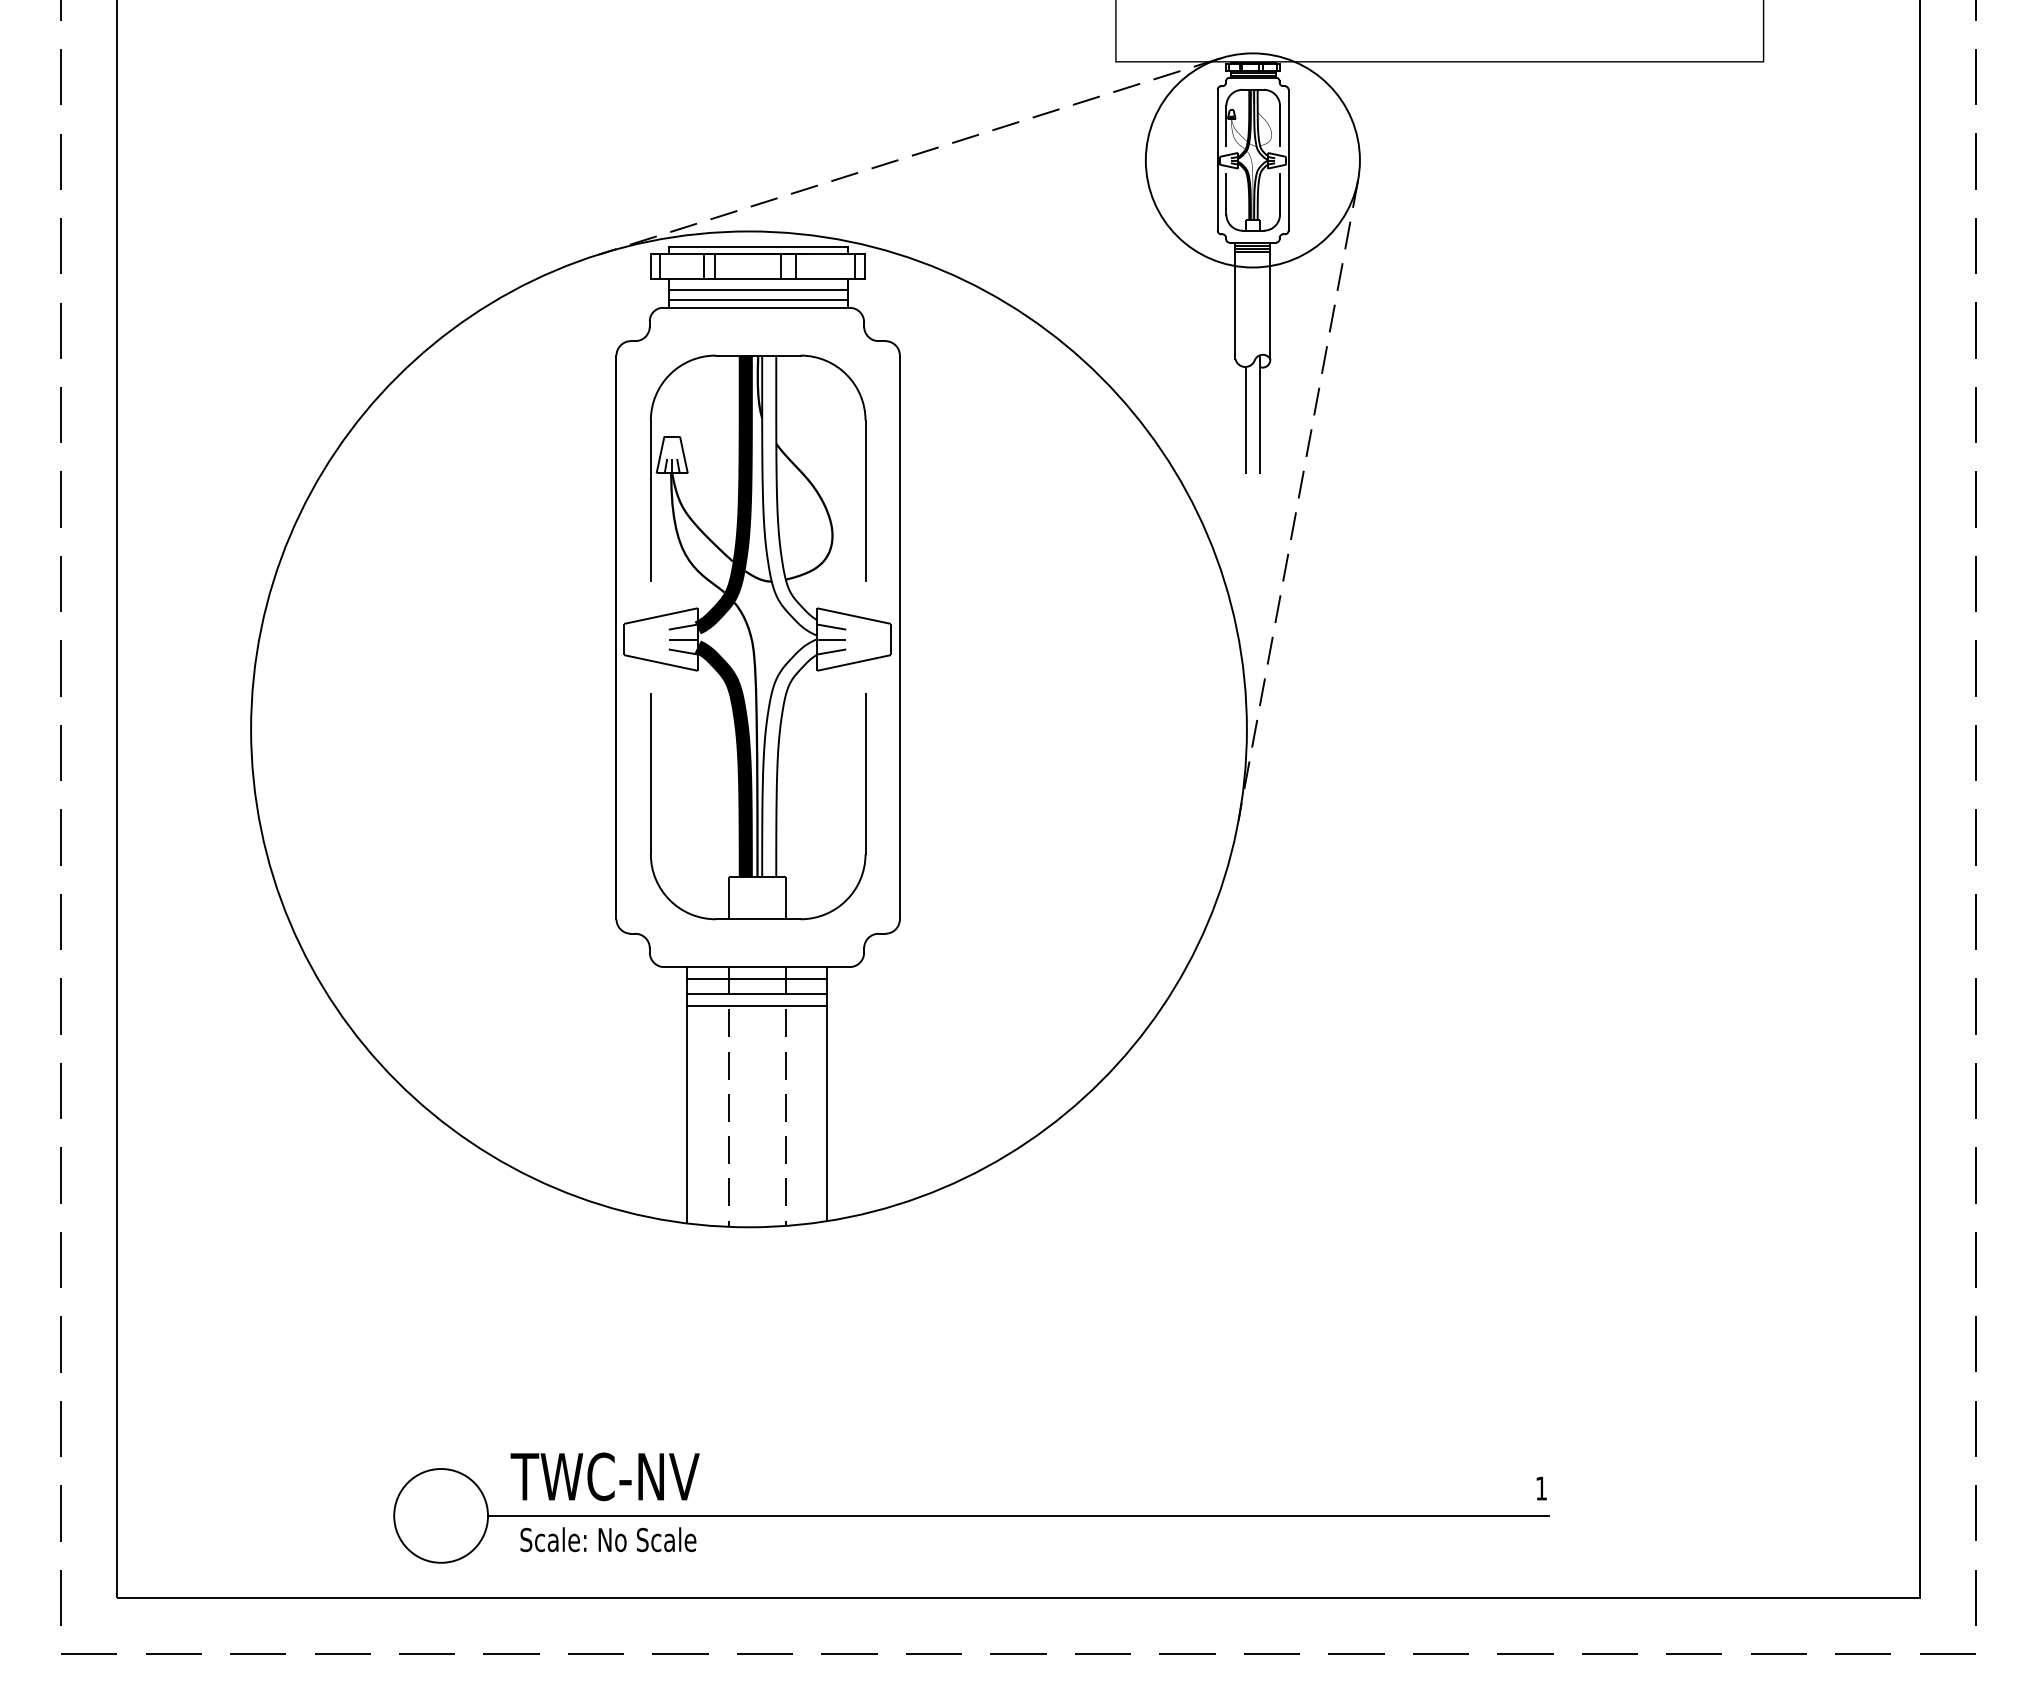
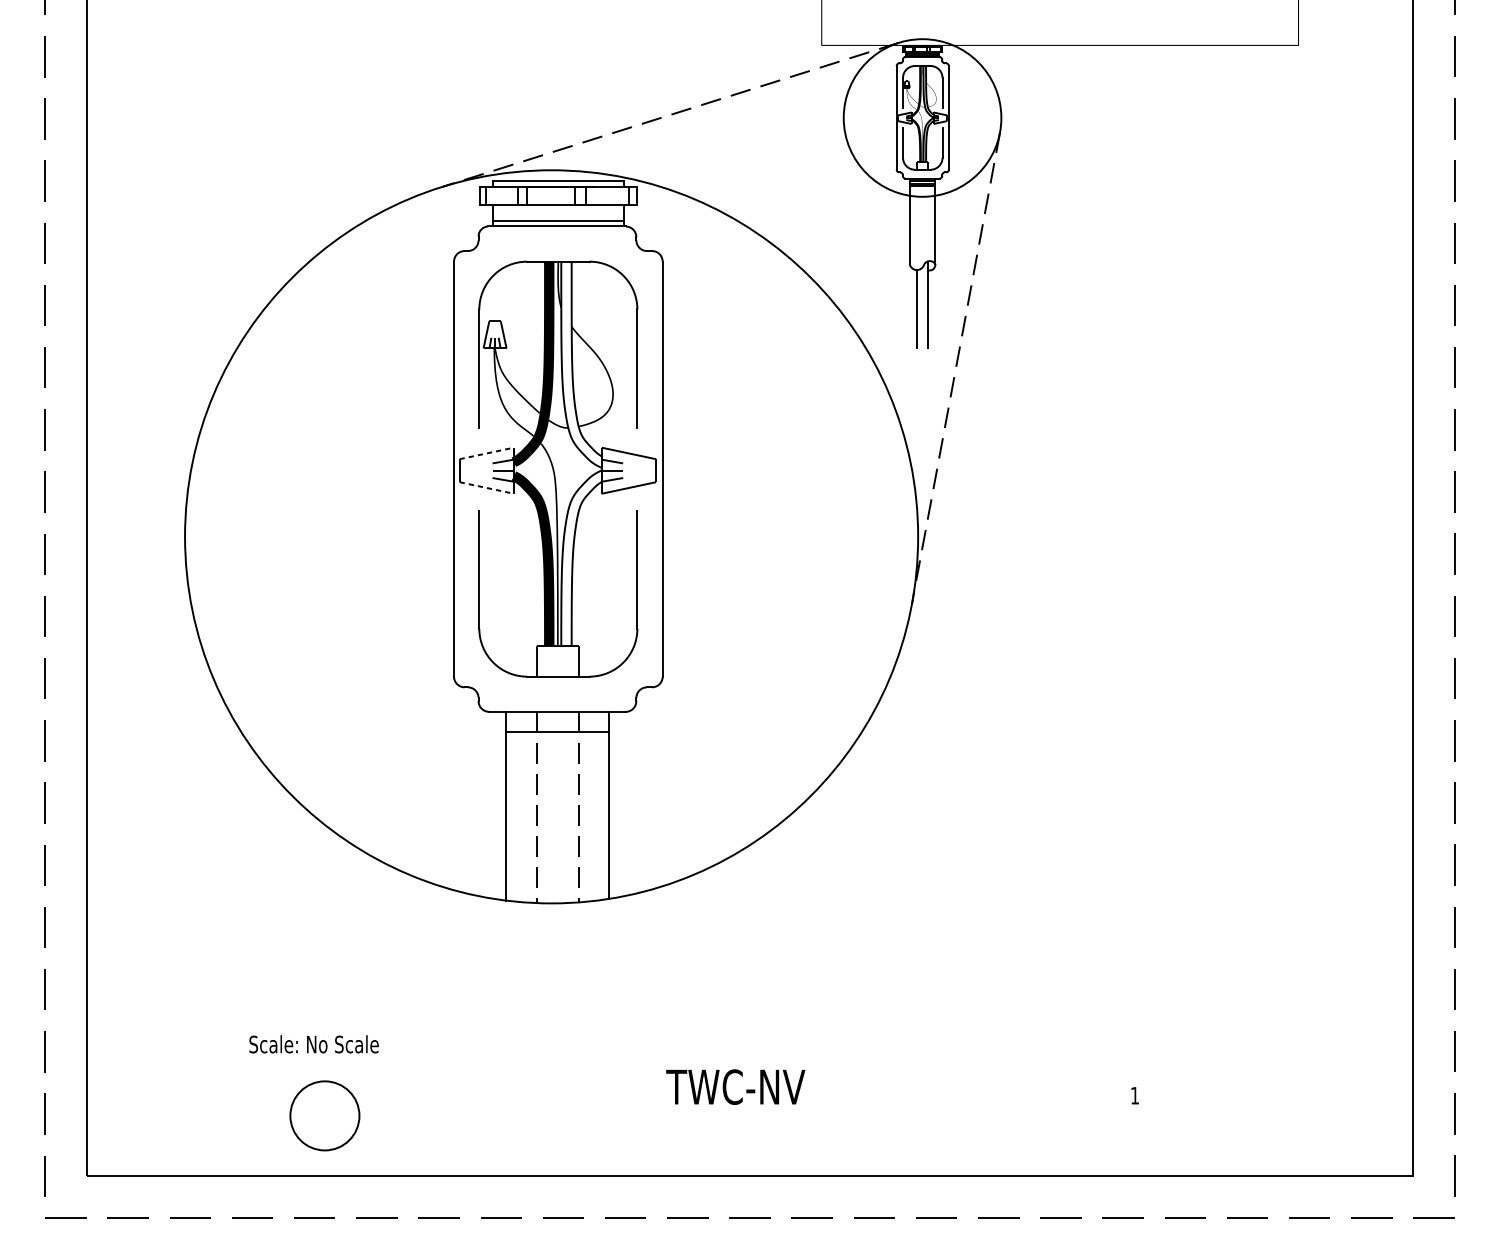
line: (758, 289) -> (558, 213), removed
line: (660, 616) -> (486, 453), solid -> dashed
line: (660, 662) -> (486, 487), solid -> dashed
line: (756, 979) -> (557, 720), removed
line: (756, 1005) -> (557, 740), removed
text: (604, 1476) -> (735, 1086), moved
line: (1018, 1515) -> (750, 1115), removed
text: (608, 1539) -> (314, 1044), moved

